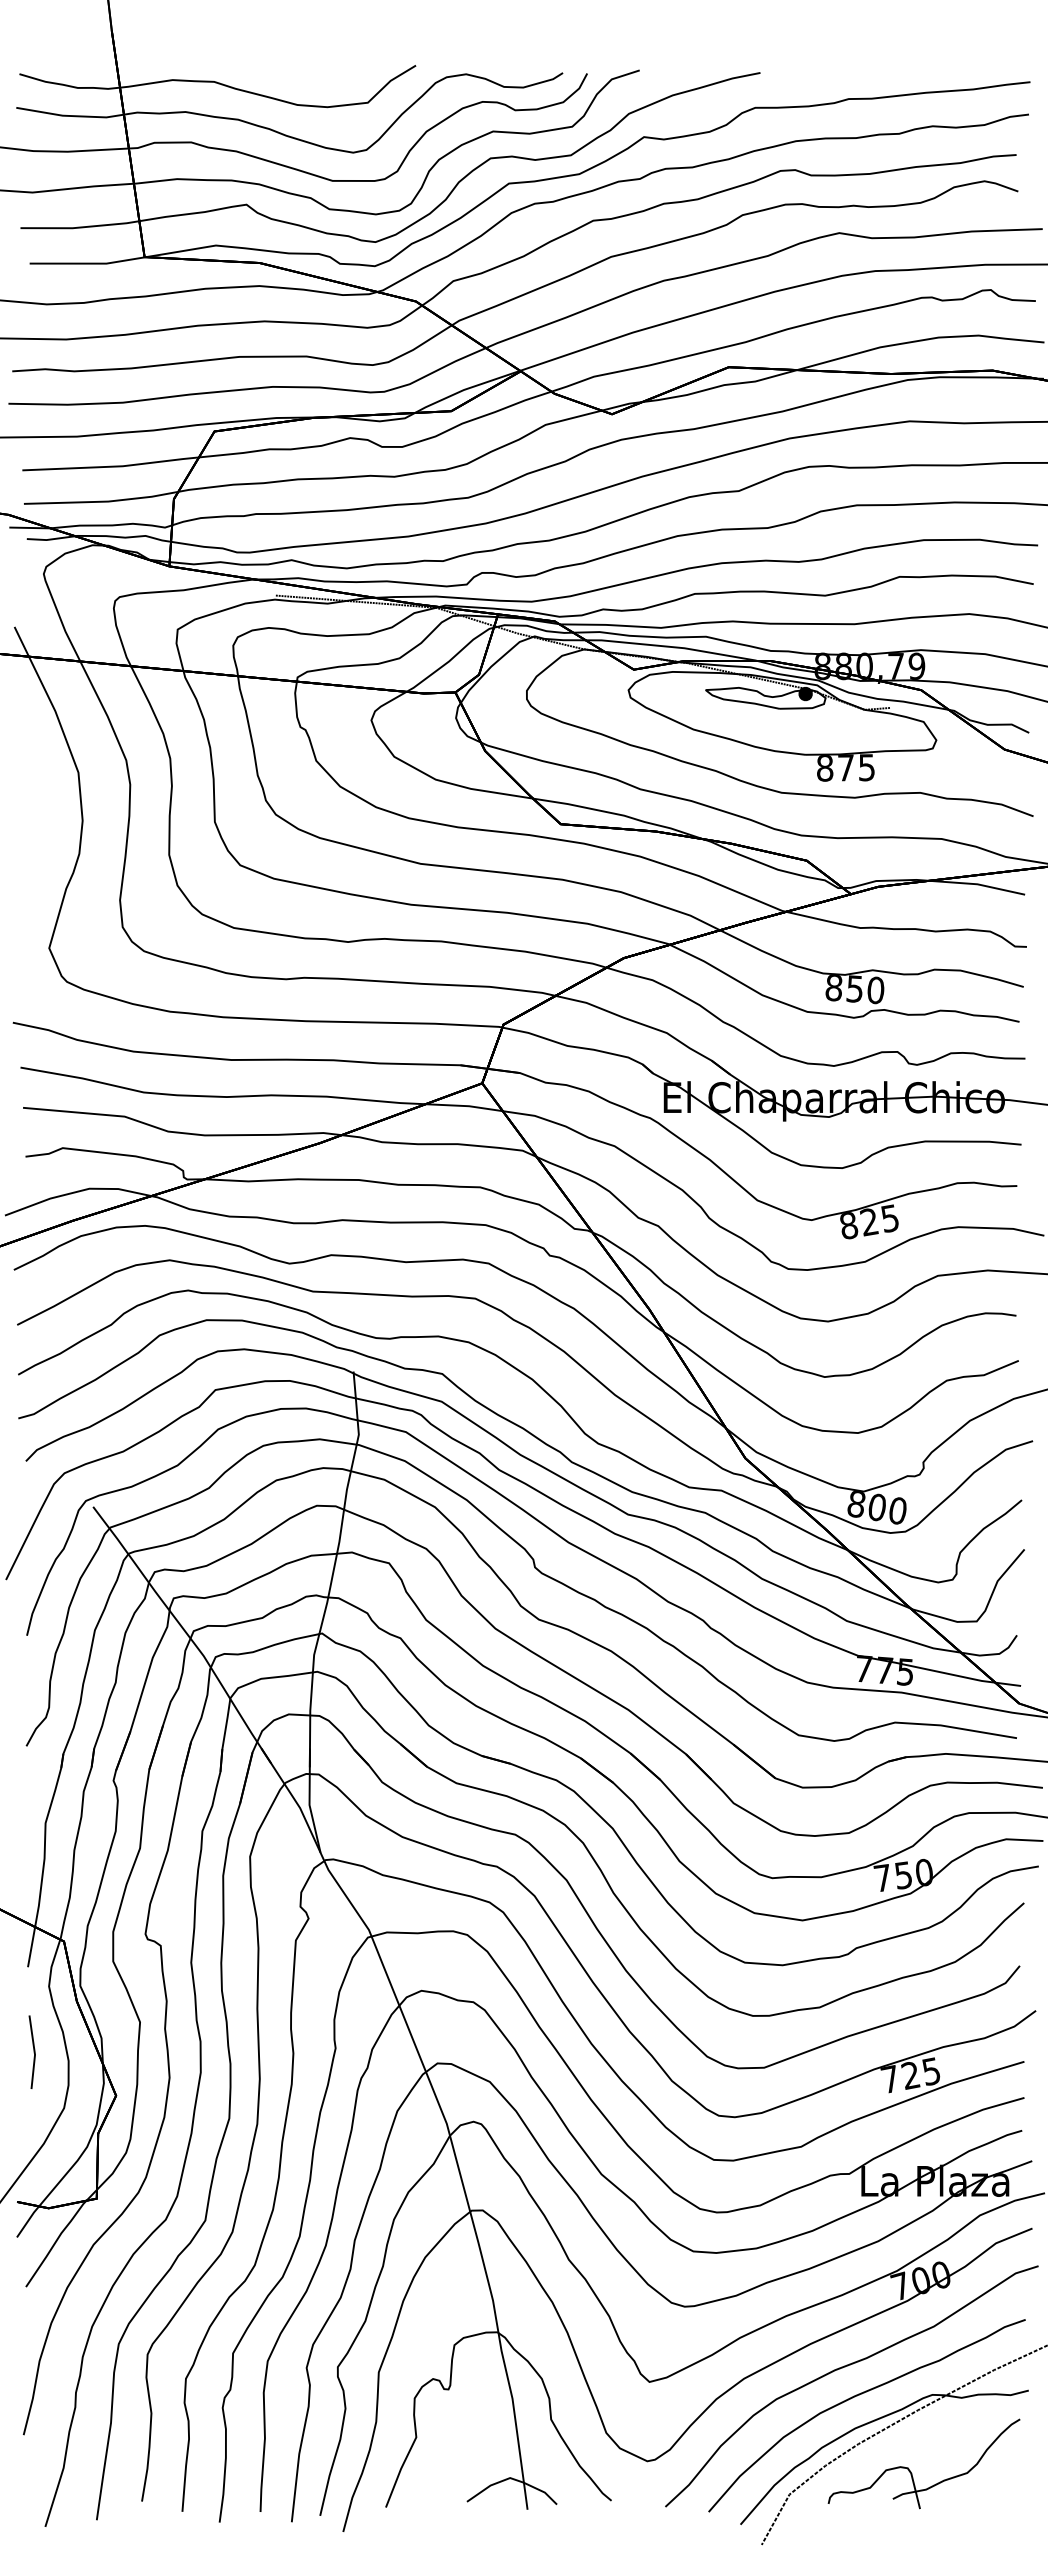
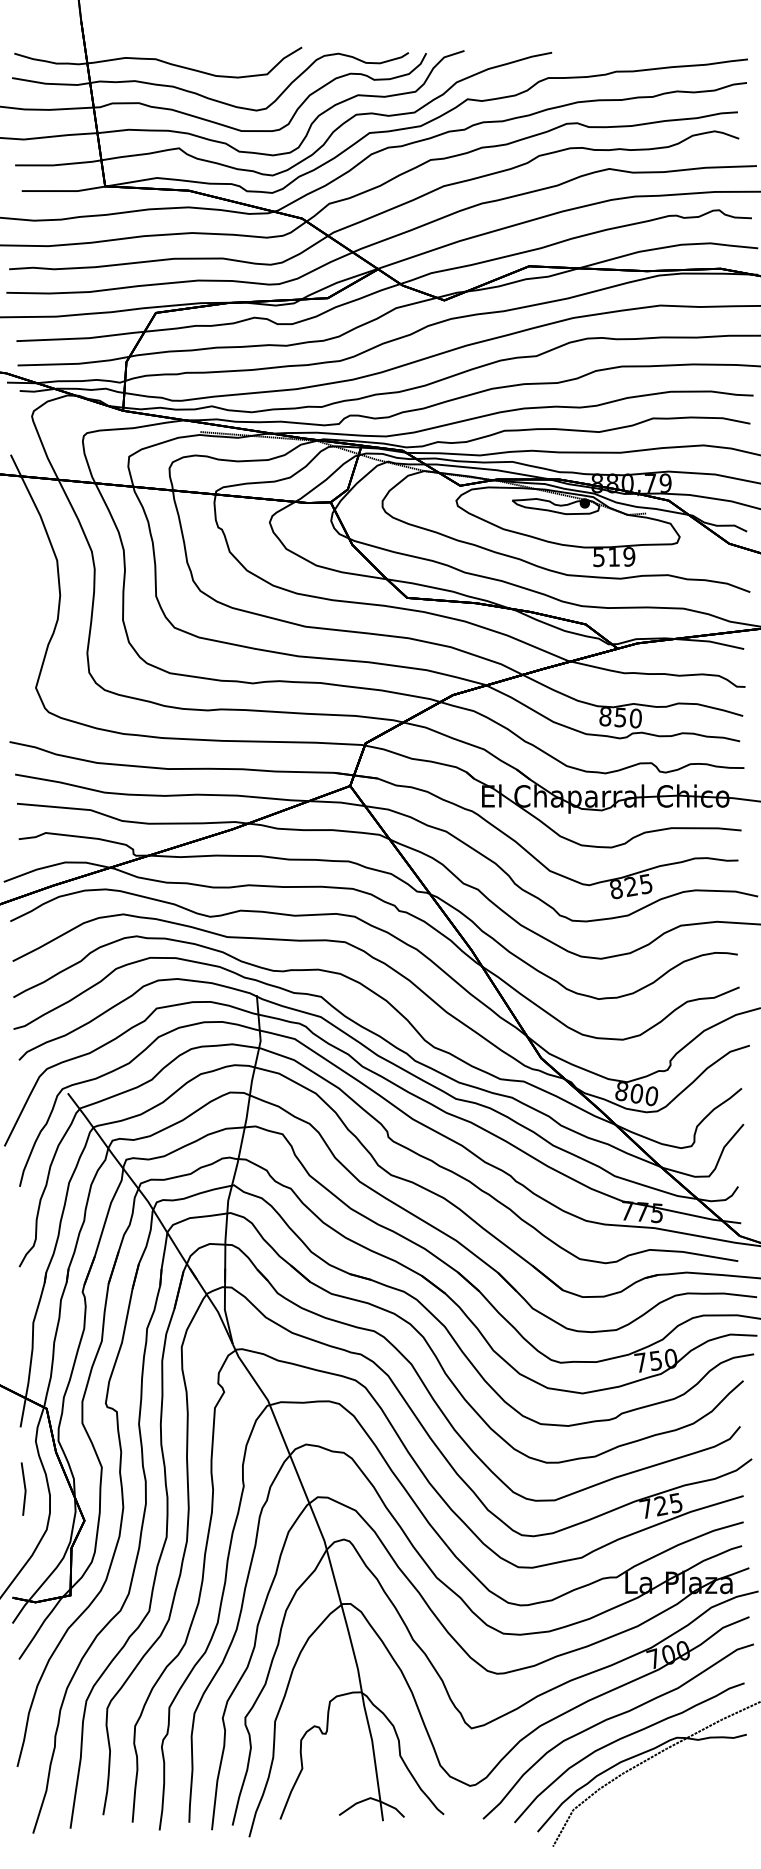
text: (846, 767) -> (614, 556), 875 -> 519
part: (911, 2471) -> (661, 1793), removed

